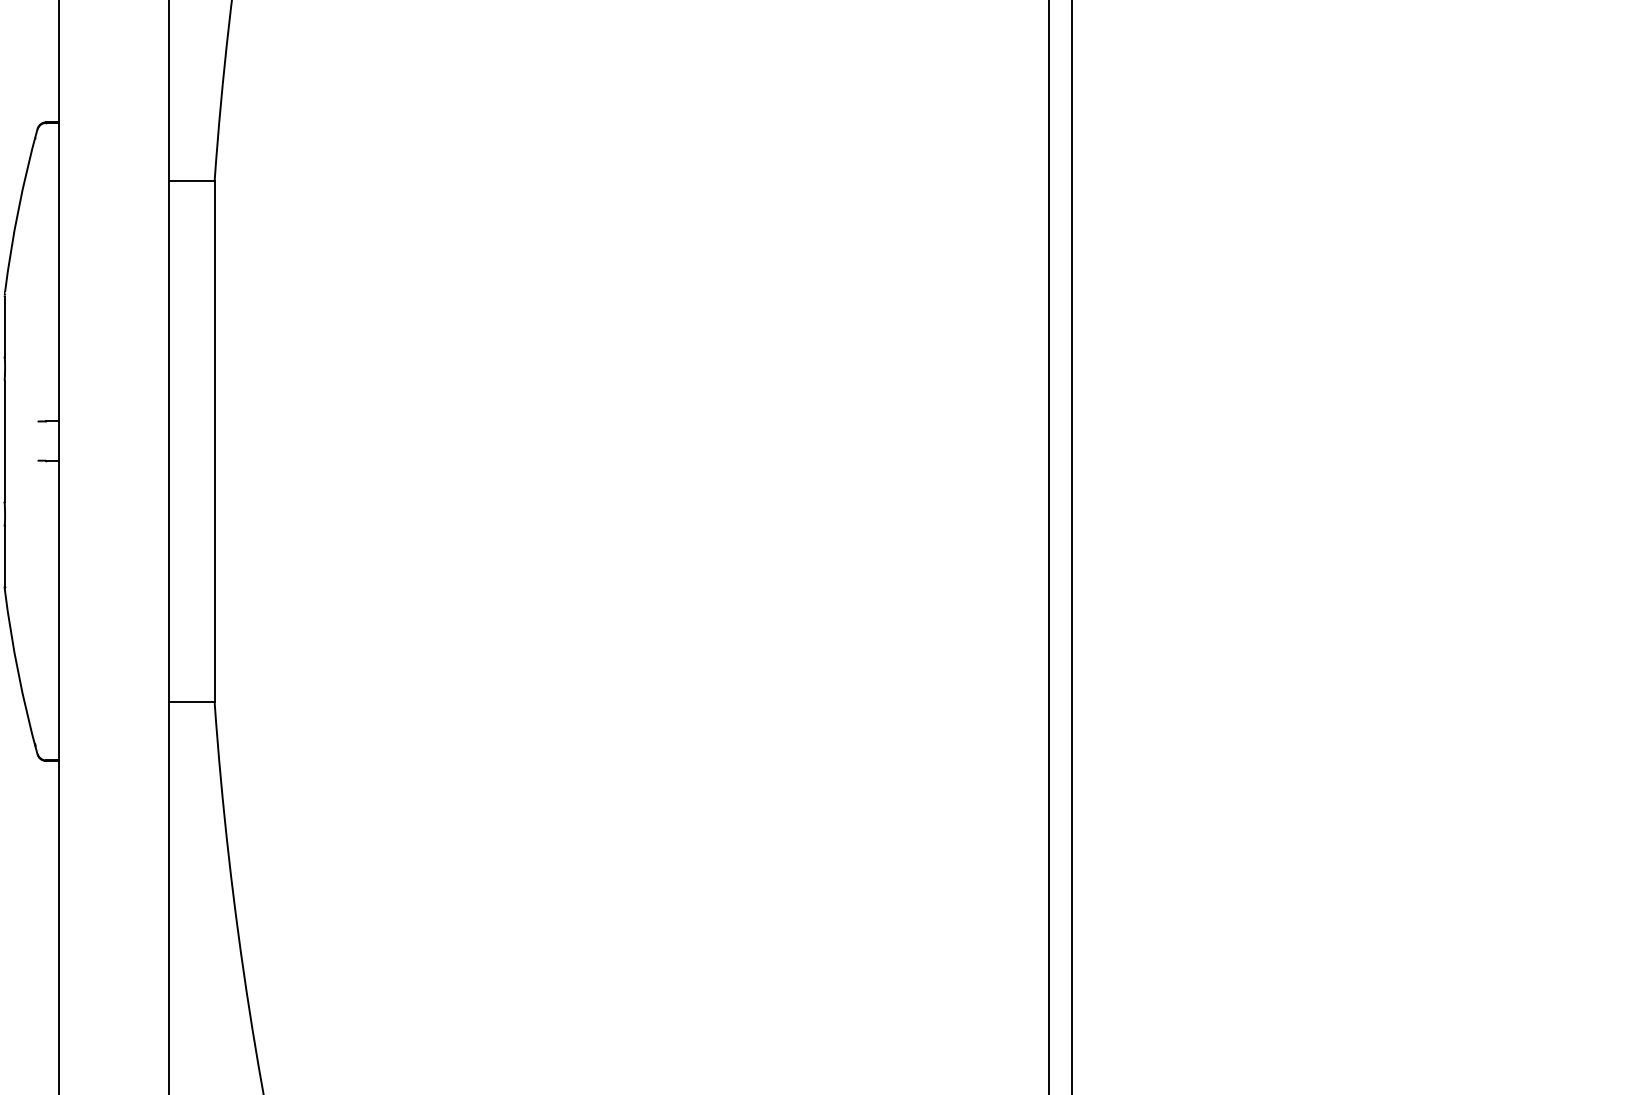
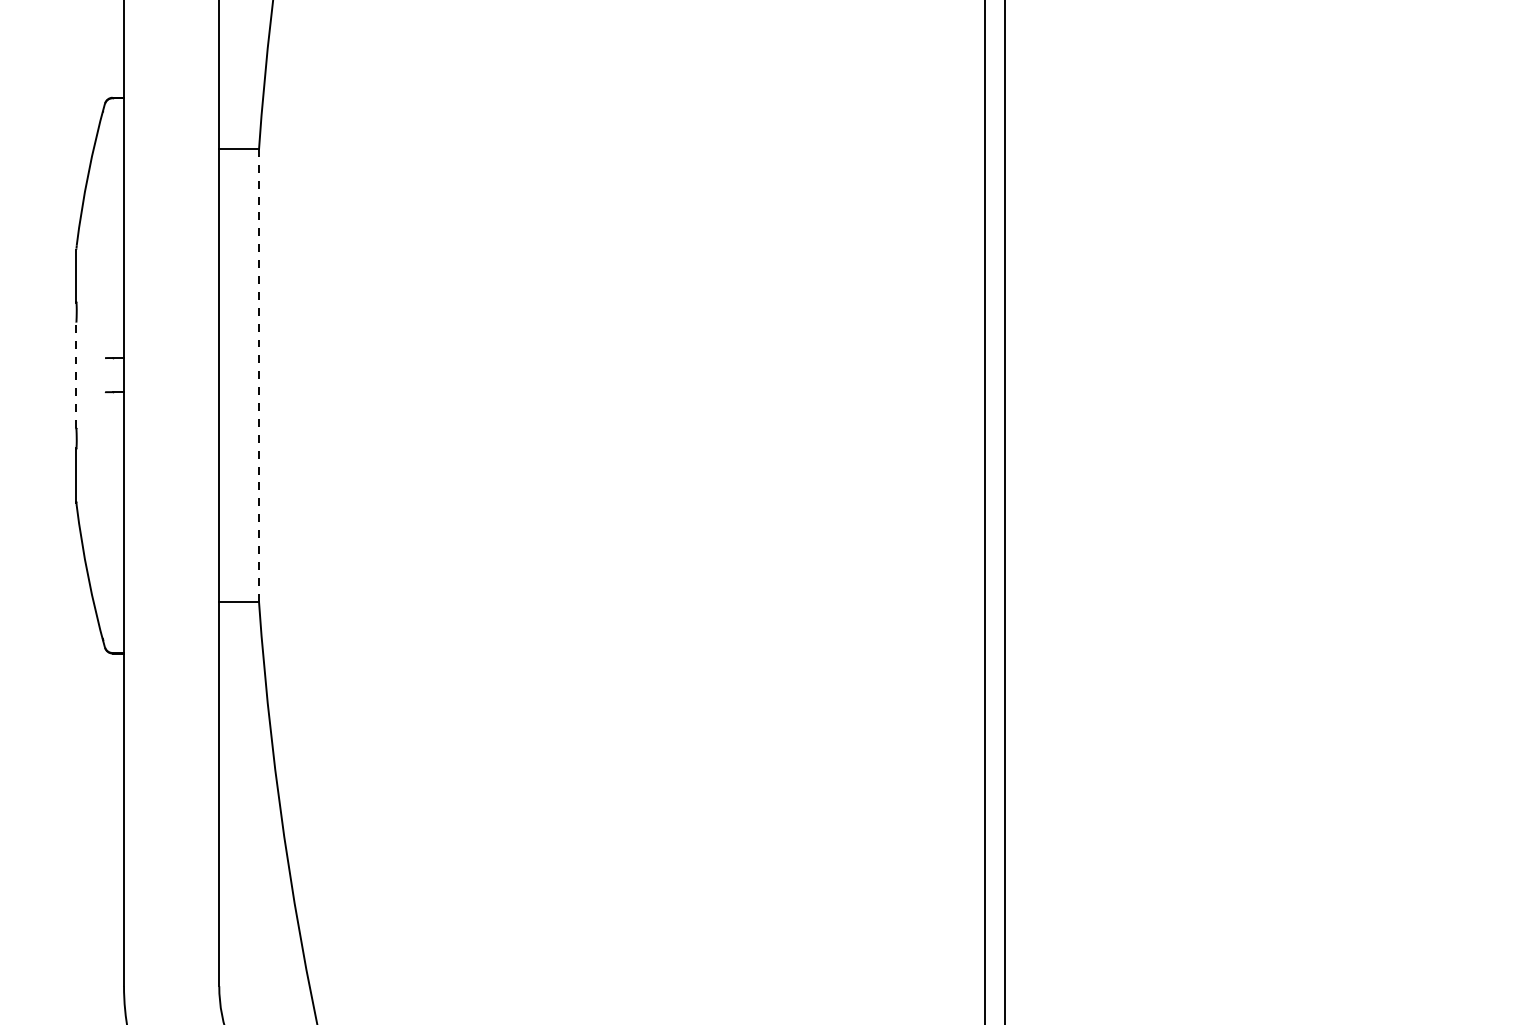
line: (4, 441) -> (76, 375), solid -> dashed
line: (215, 441) -> (259, 375), solid -> dashed

